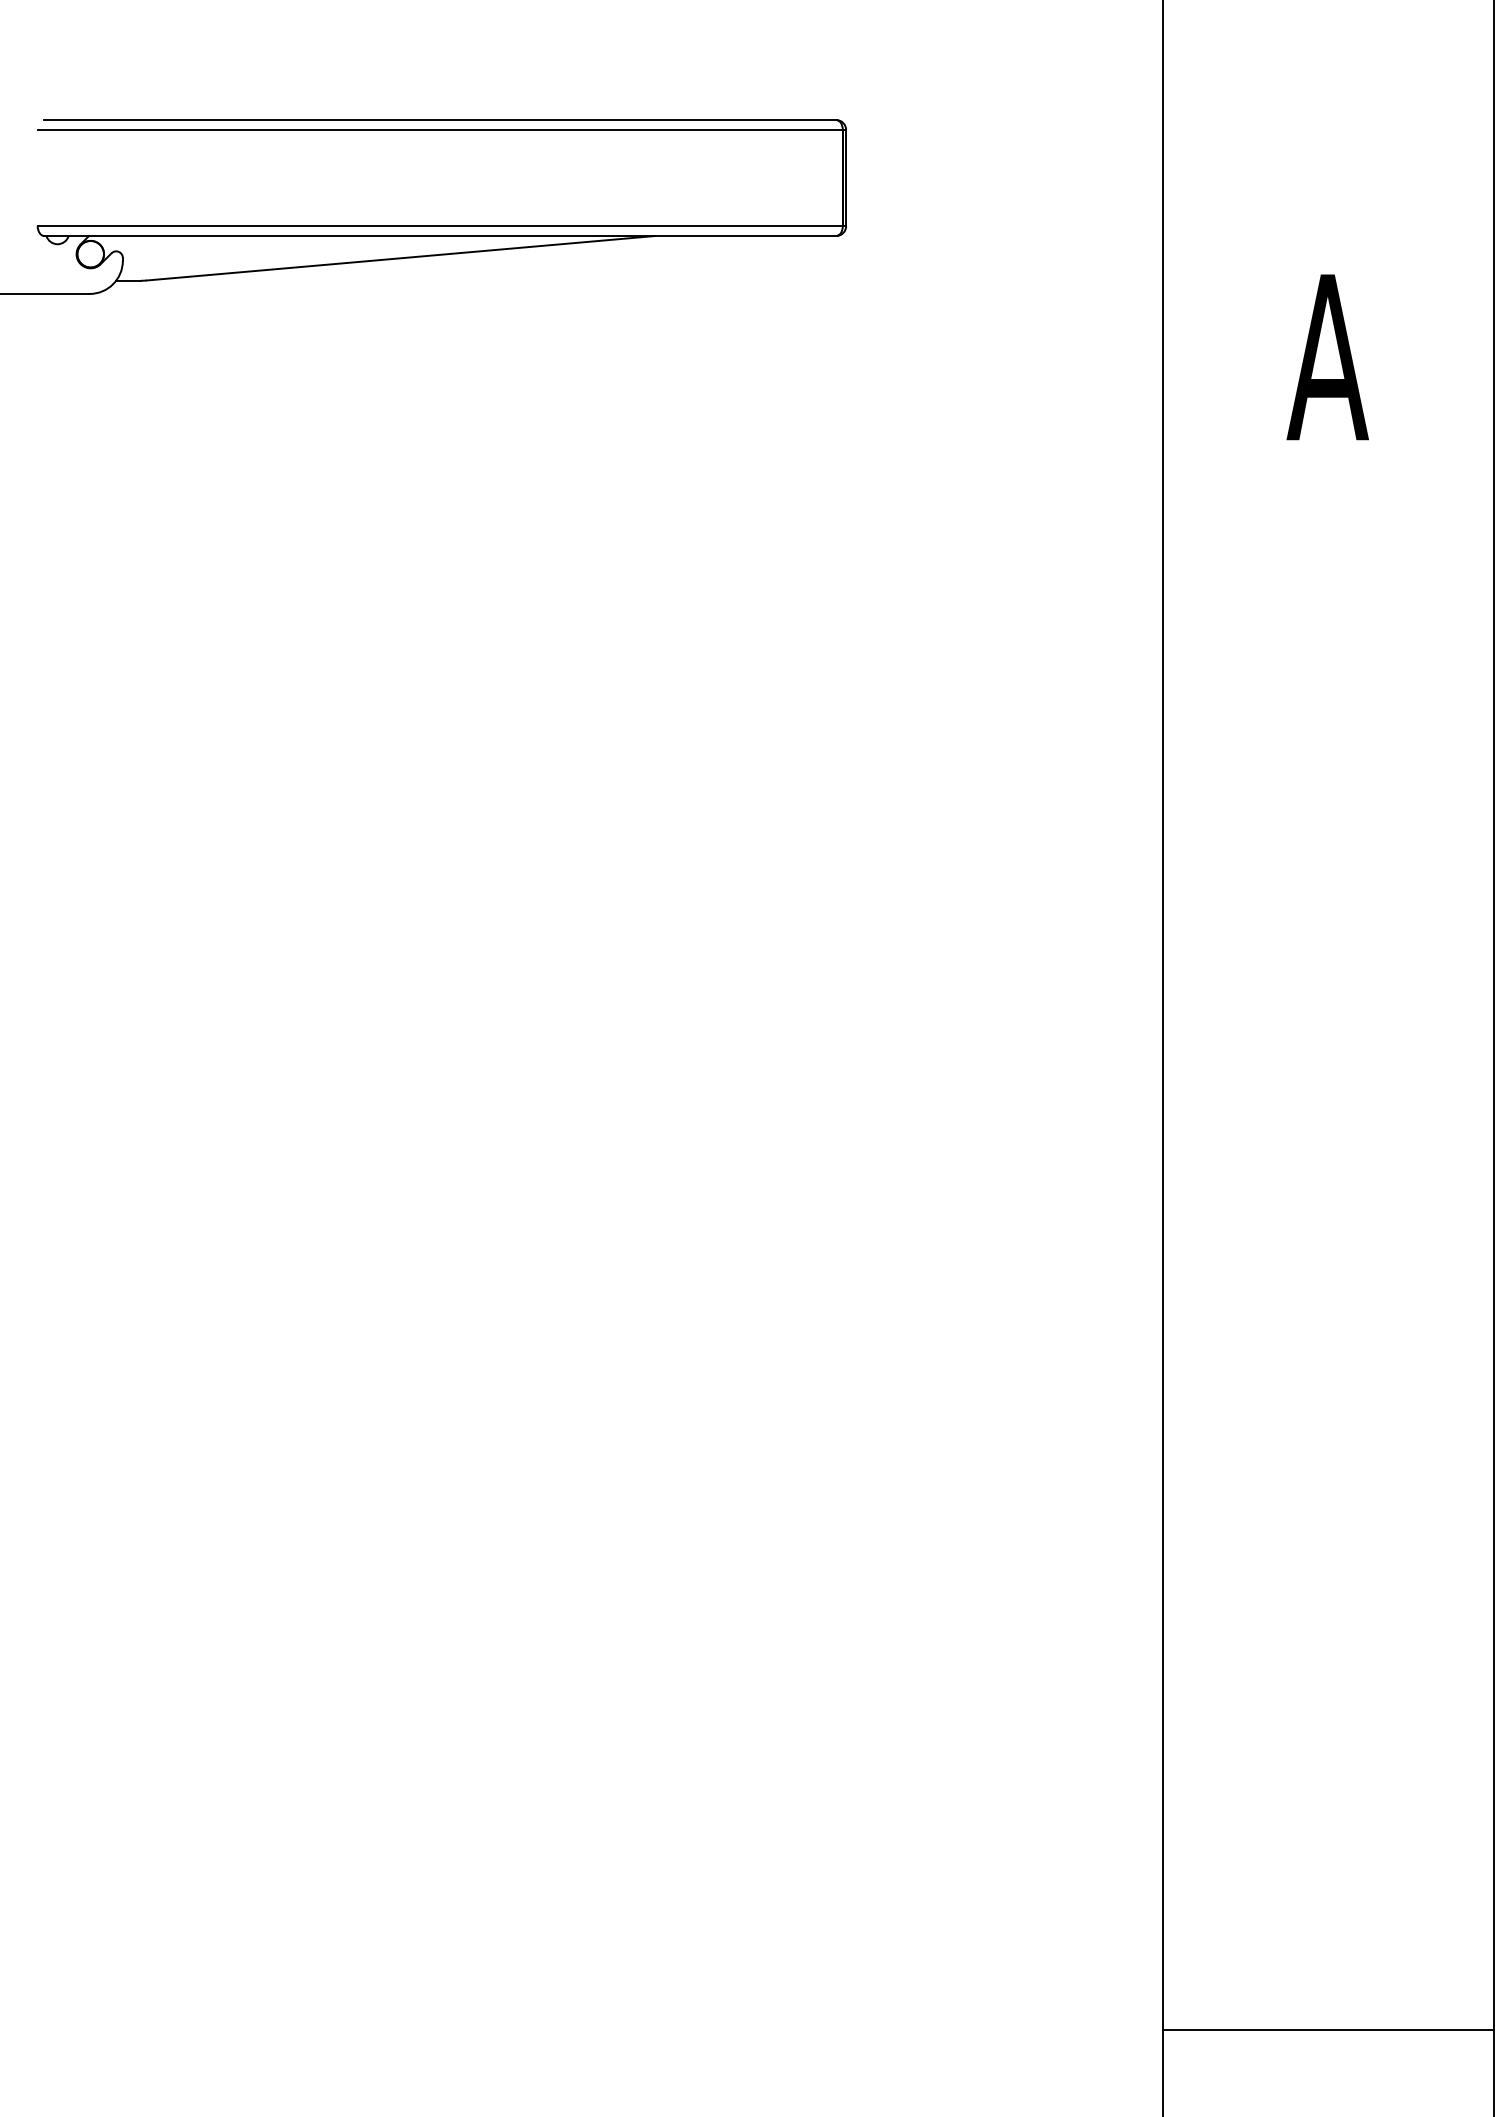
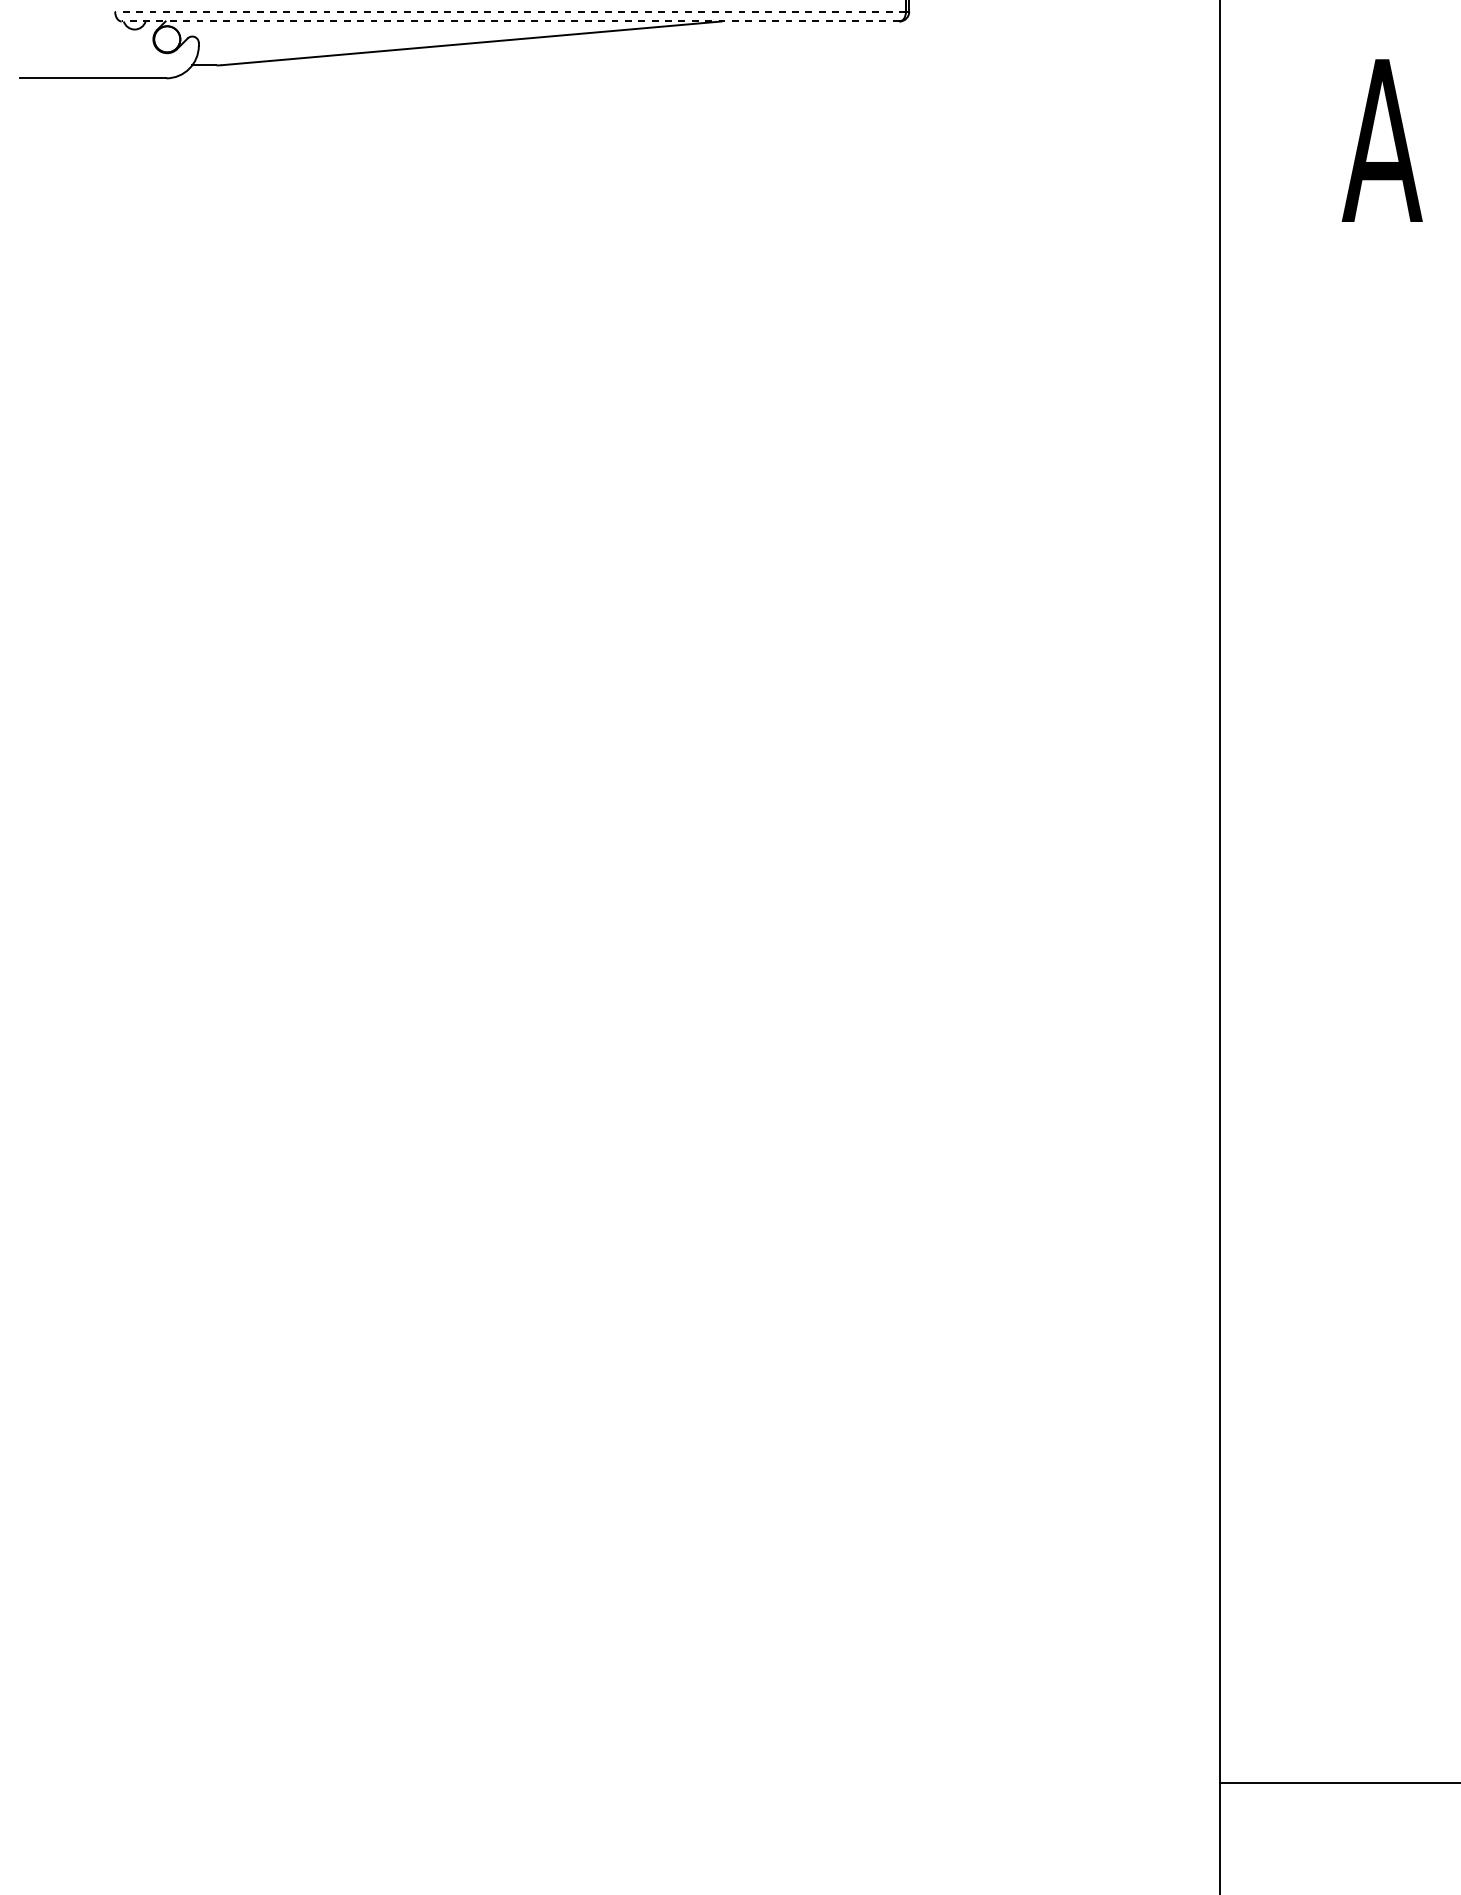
line: (440, 226) -> (510, 12), solid -> dashed
line: (440, 236) -> (510, 21), solid -> dashed

